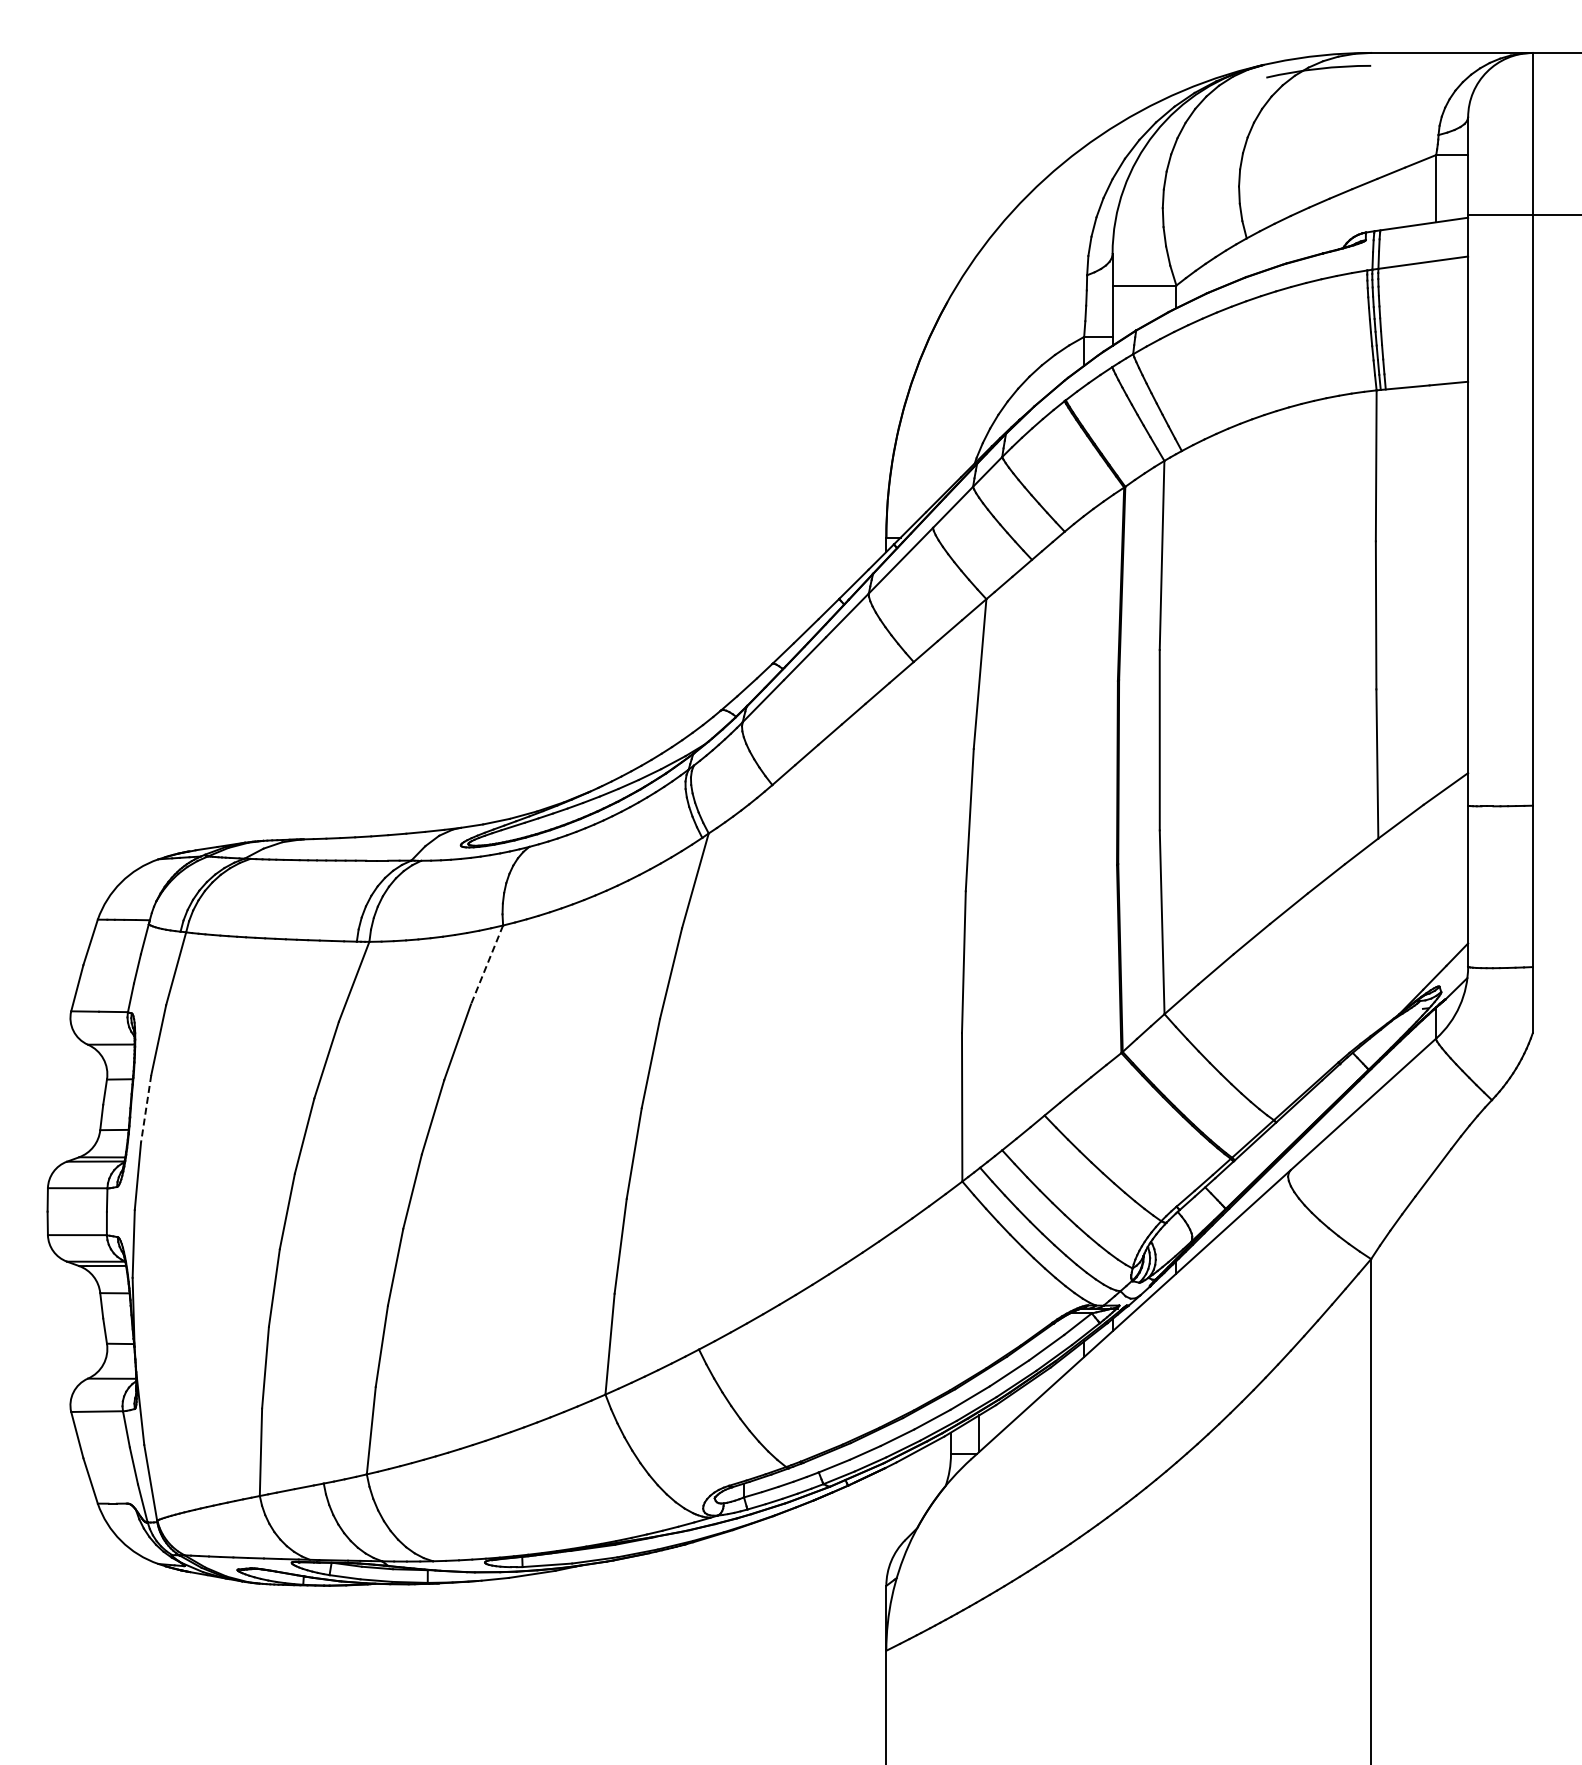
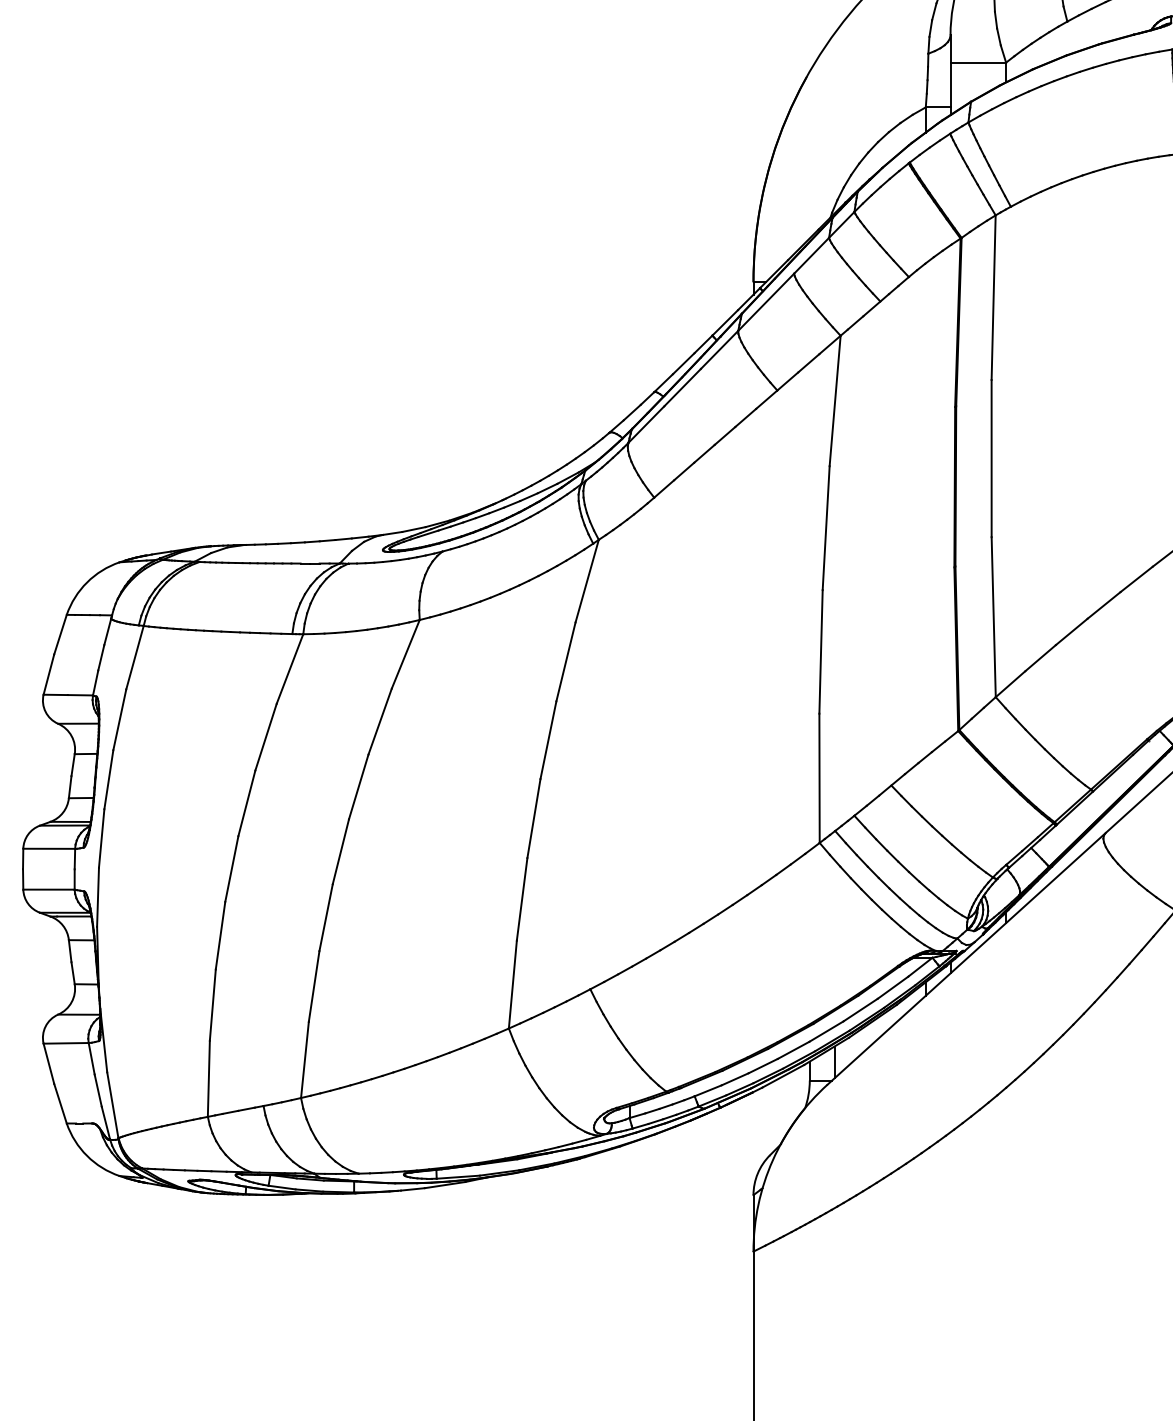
line: (487, 964) -> (406, 653), dashed -> solid
line: (146, 1109) -> (109, 780), dashed -> solid

